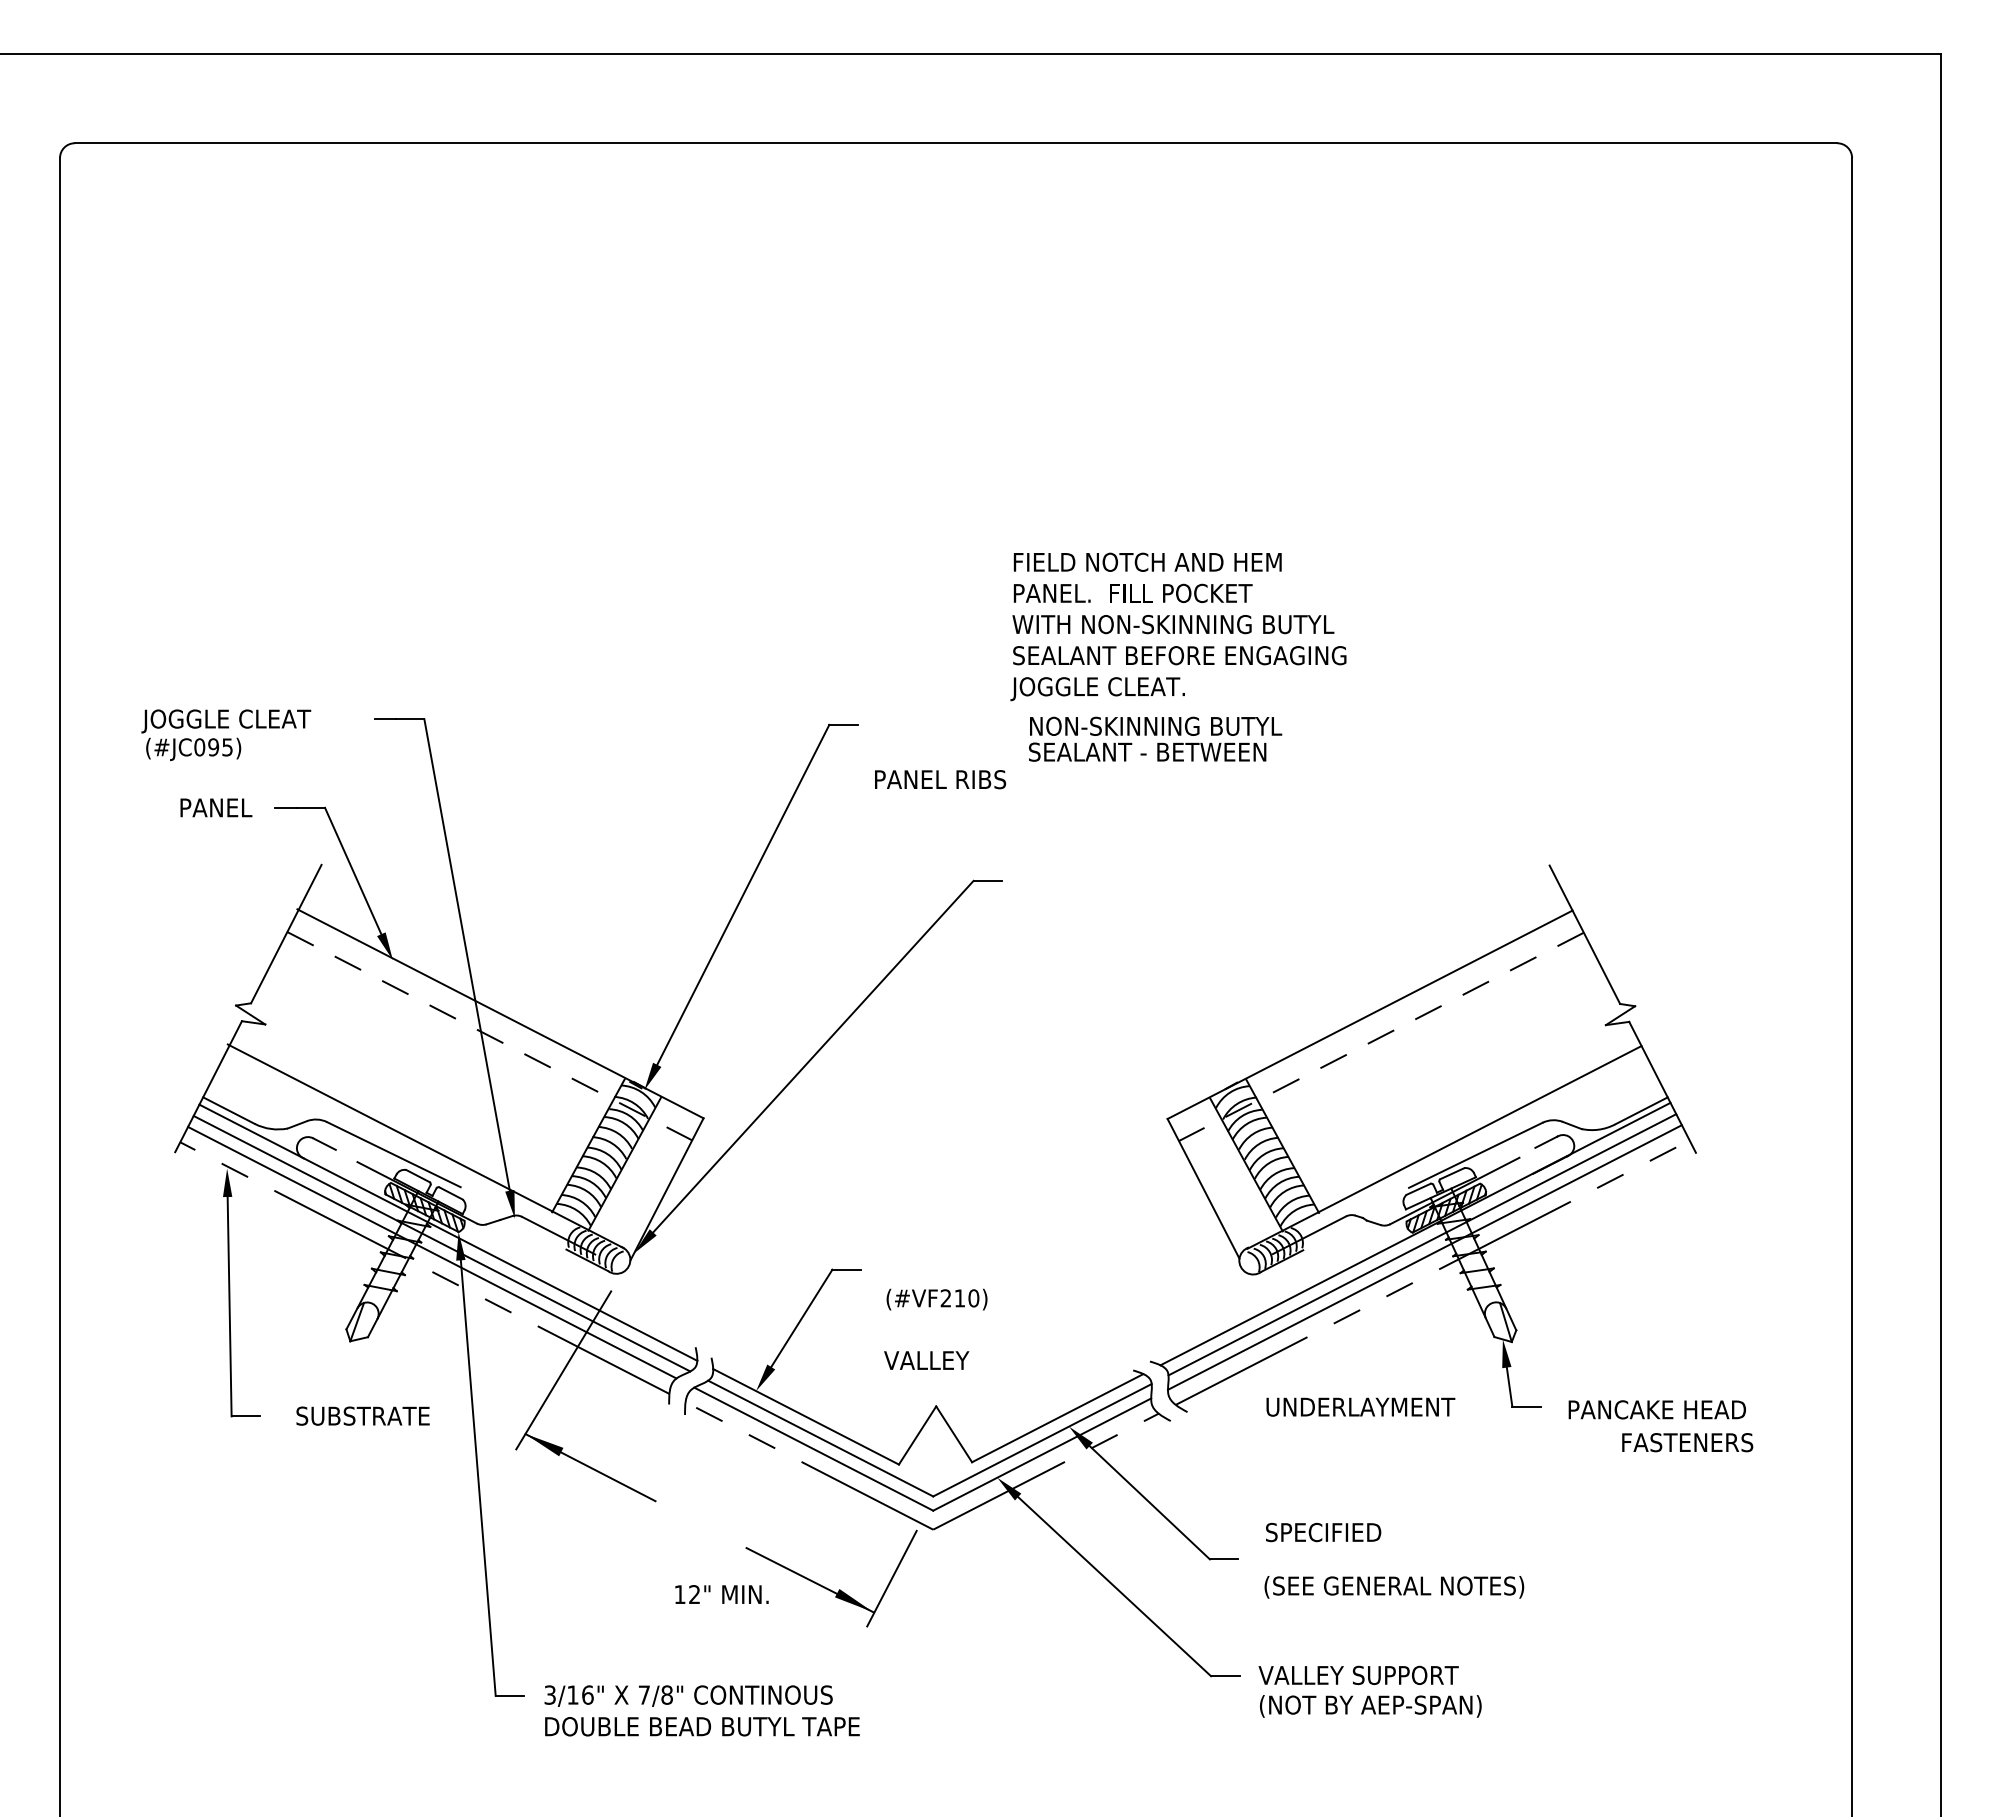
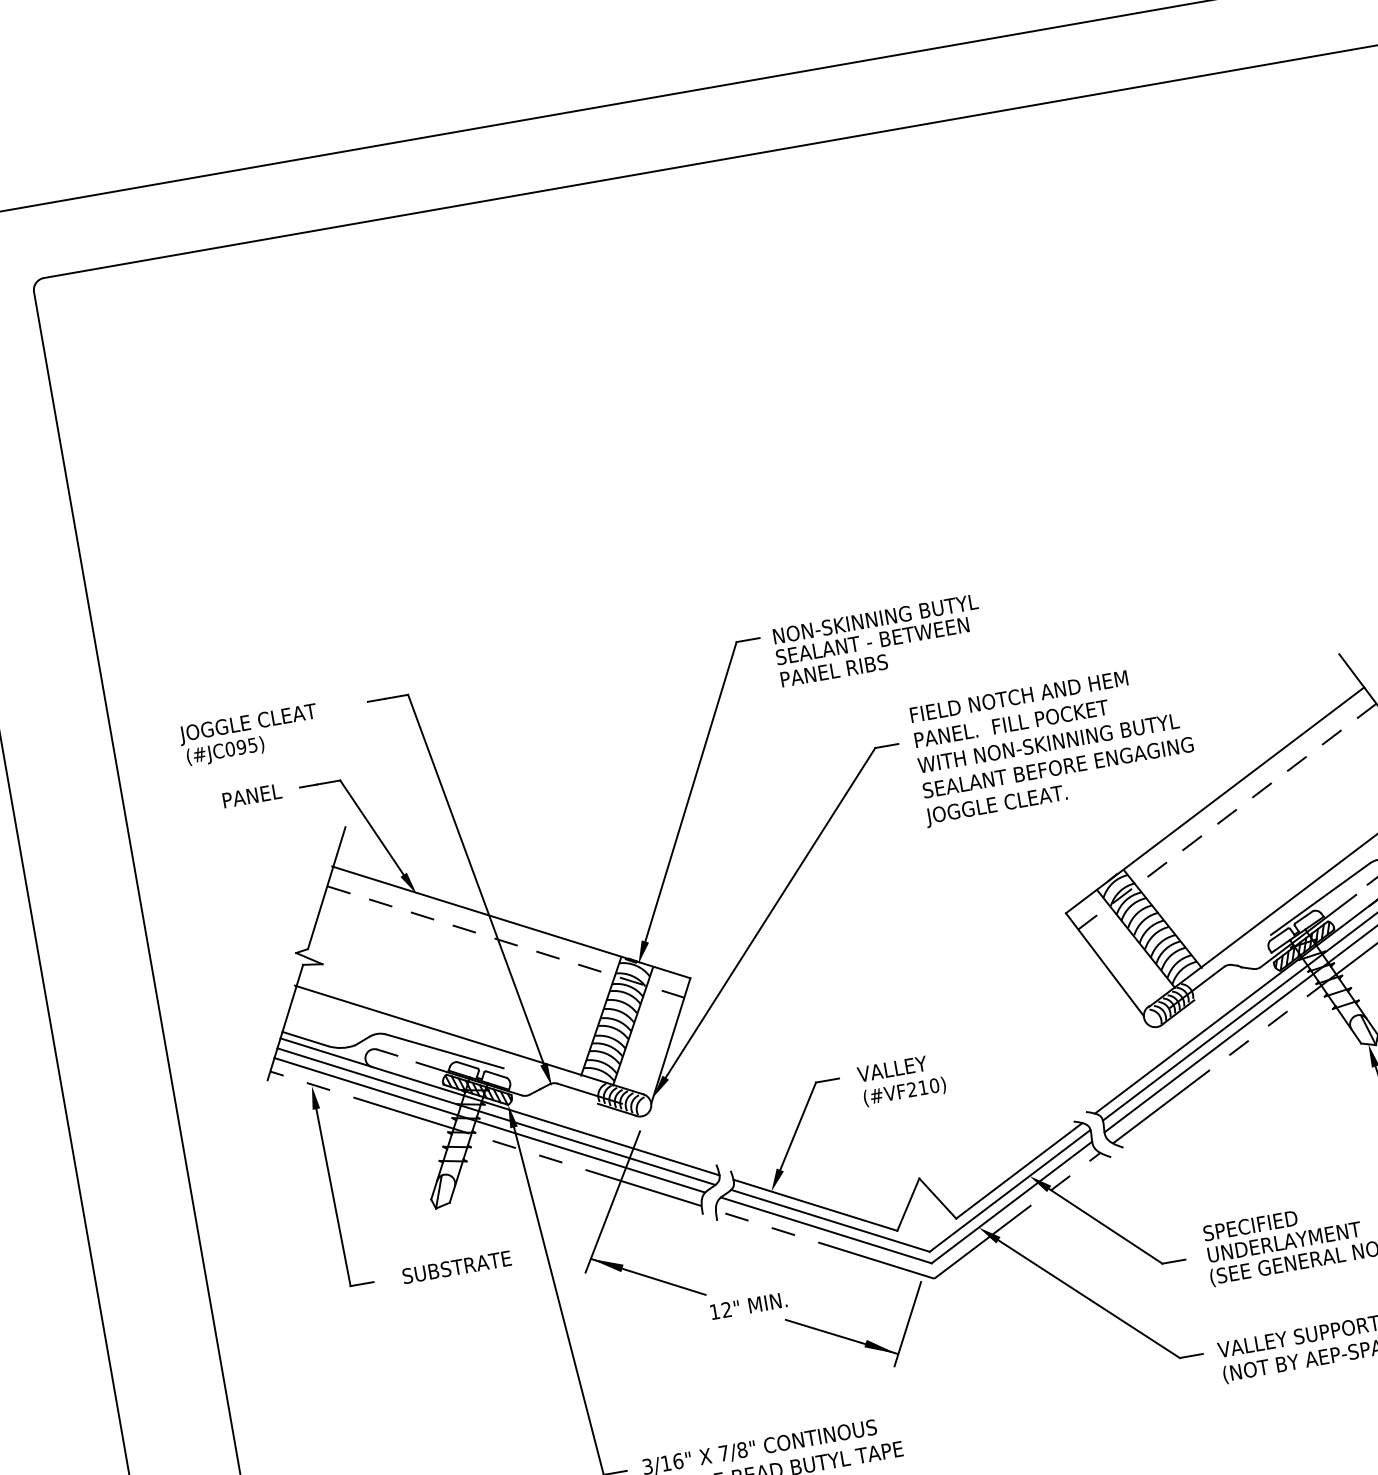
text: (1178, 626) -> (1053, 744), moved
text: (1155, 738) -> (877, 628), moved
text: (926, 1360) -> (892, 1069), moved
text: (1360, 1406) -> (1284, 1241), moved
text: (721, 1594) -> (748, 1305), moved

